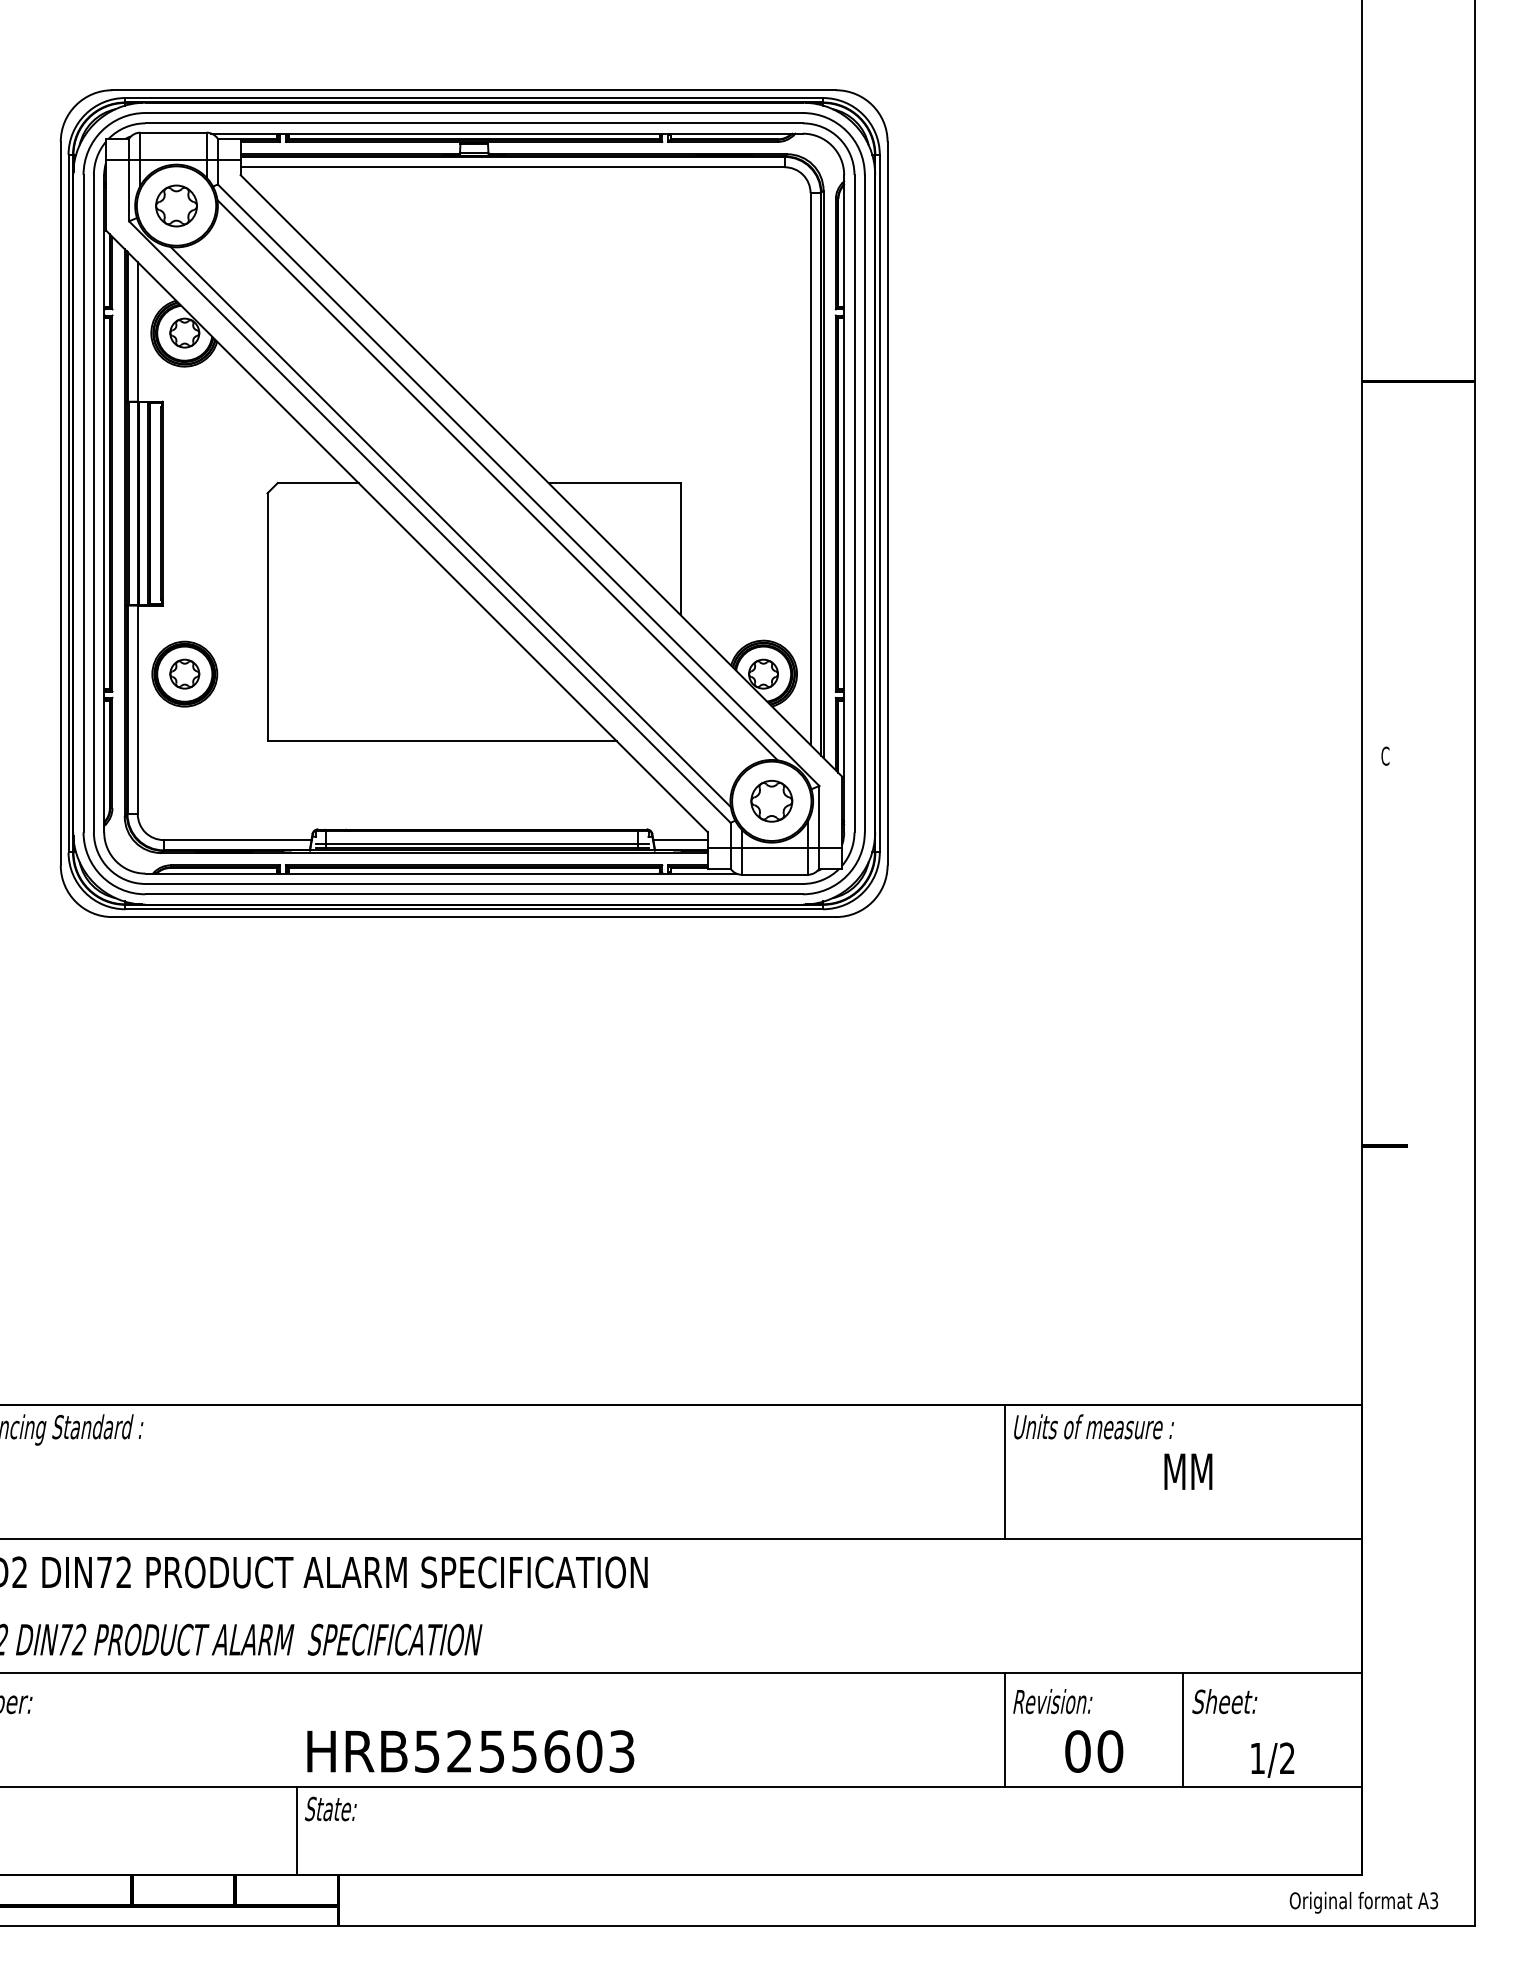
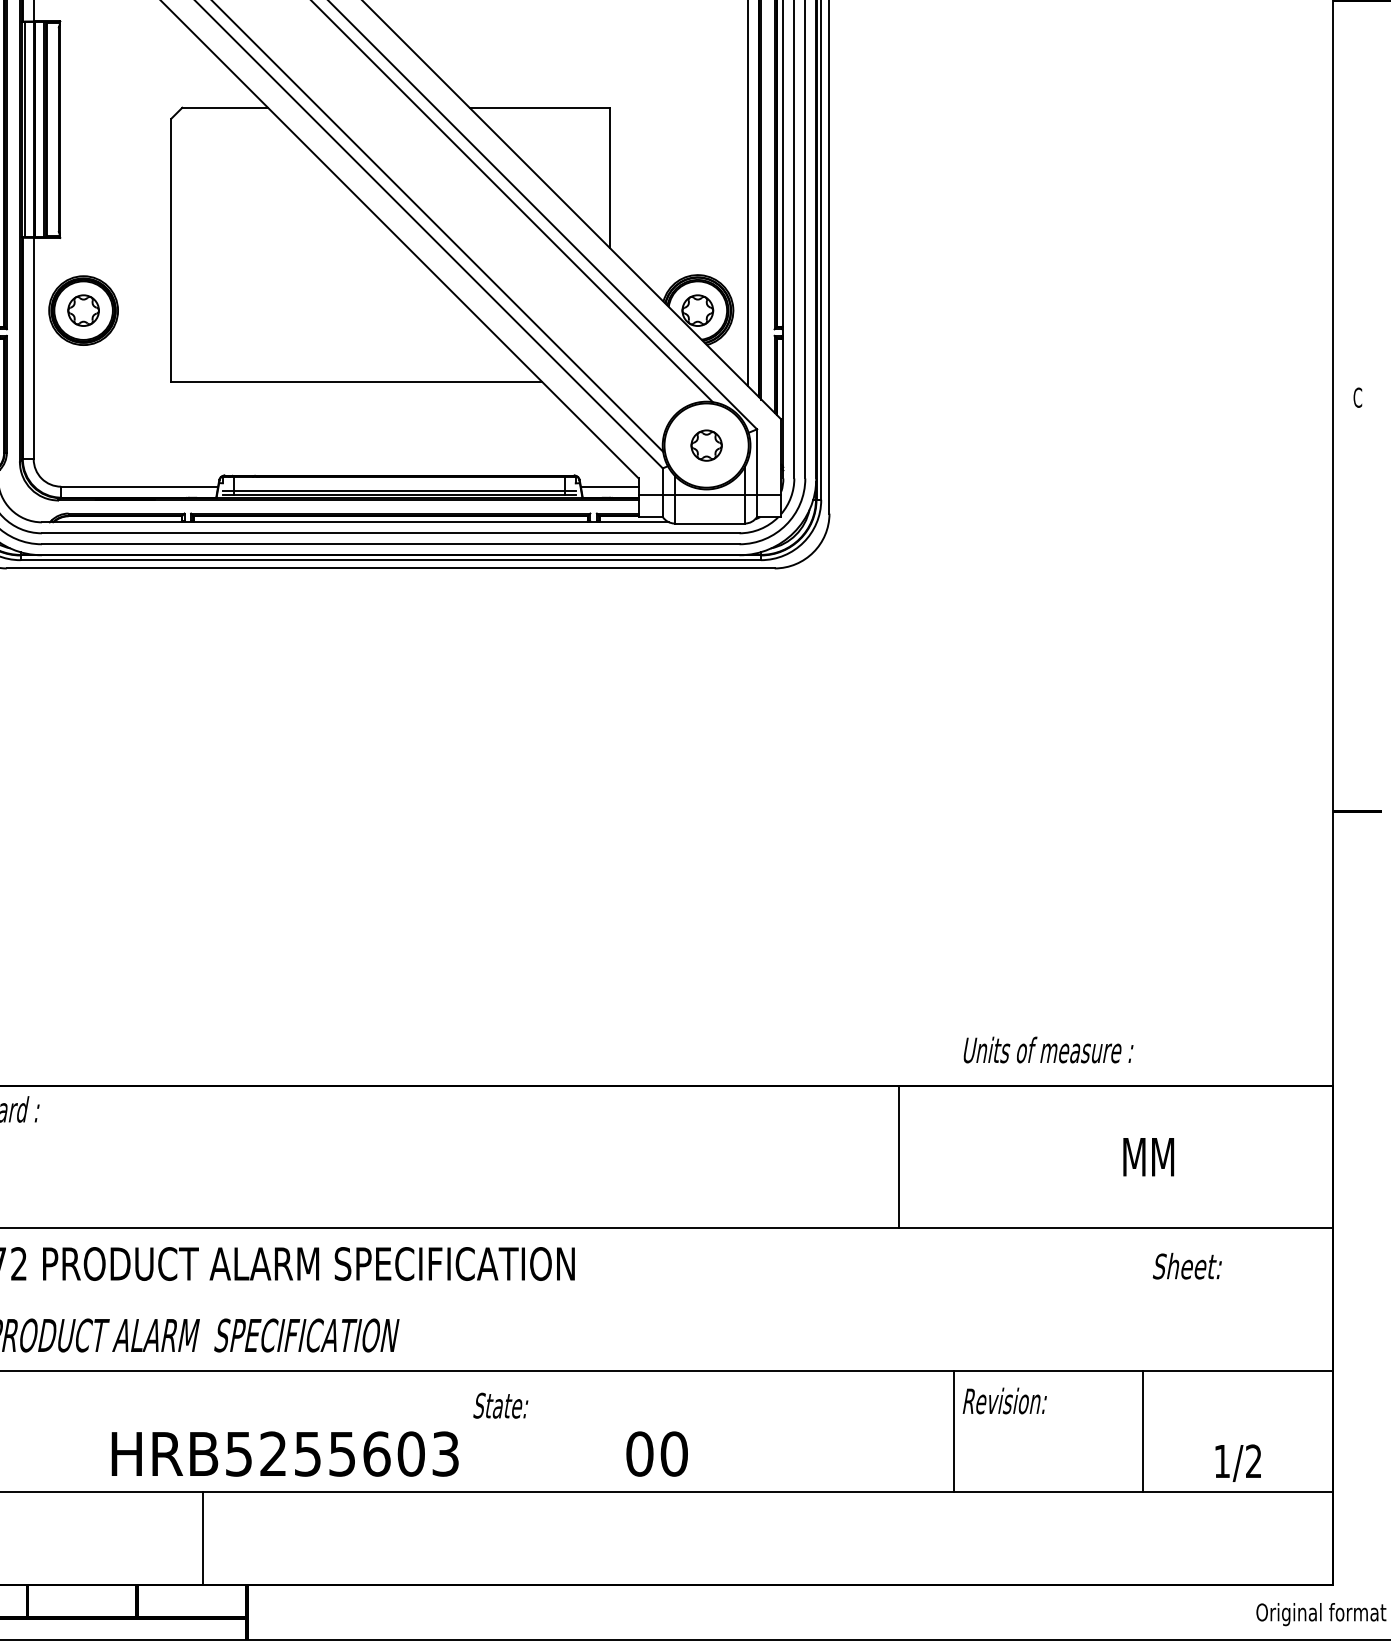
part: (771, 801) -> (706, 445), size x0.7
text: (1093, 1426) -> (1048, 1049), moved
line: (1005, 1471) -> (899, 1156), moved
text: (1224, 1701) -> (1187, 1266), moved
text: (470, 1751) -> (284, 1454), moved
text: (1094, 1751) -> (657, 1454), moved
text: (330, 1808) -> (500, 1405), moved

